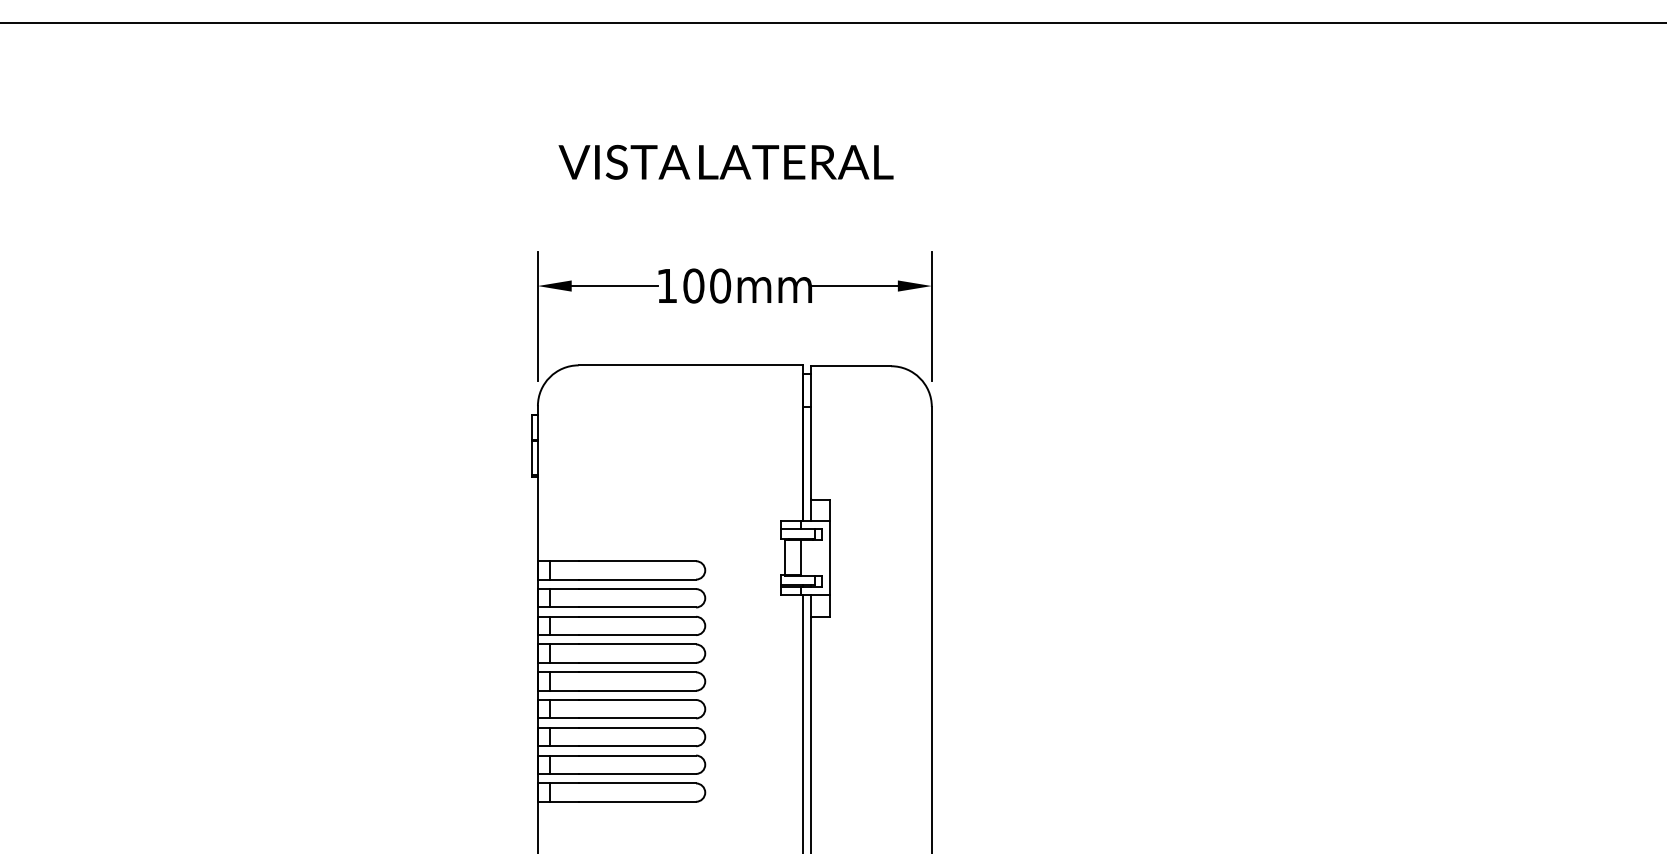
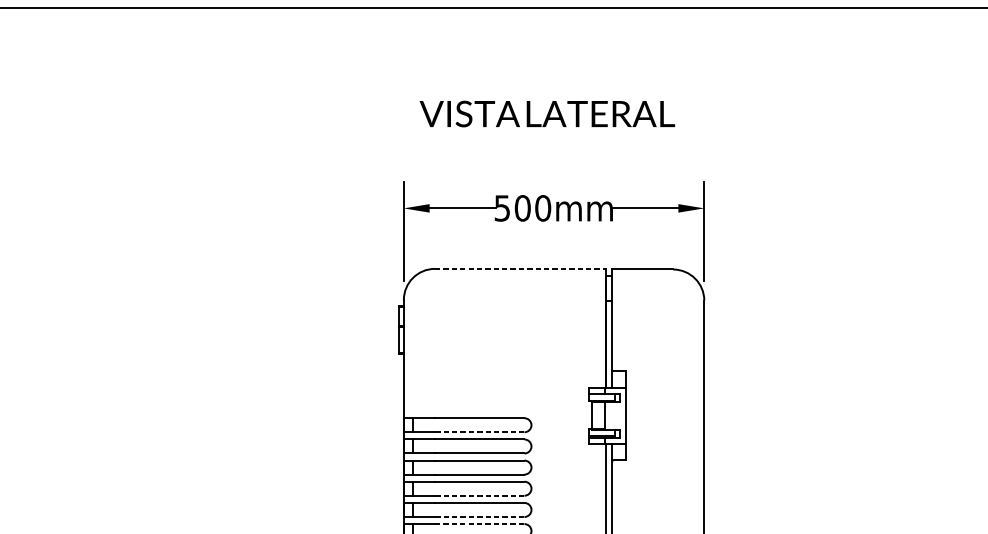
text: (666, 286) -> (501, 208), 100mm -> 500mm
line: (691, 365) -> (521, 268), solid -> dashed
line: (637, 579) -> (479, 432), solid -> dashed
line: (637, 663) -> (479, 496), solid -> dashed
line: (637, 690) -> (479, 516), solid -> dashed
line: (637, 700) -> (479, 524), solid -> dashed

